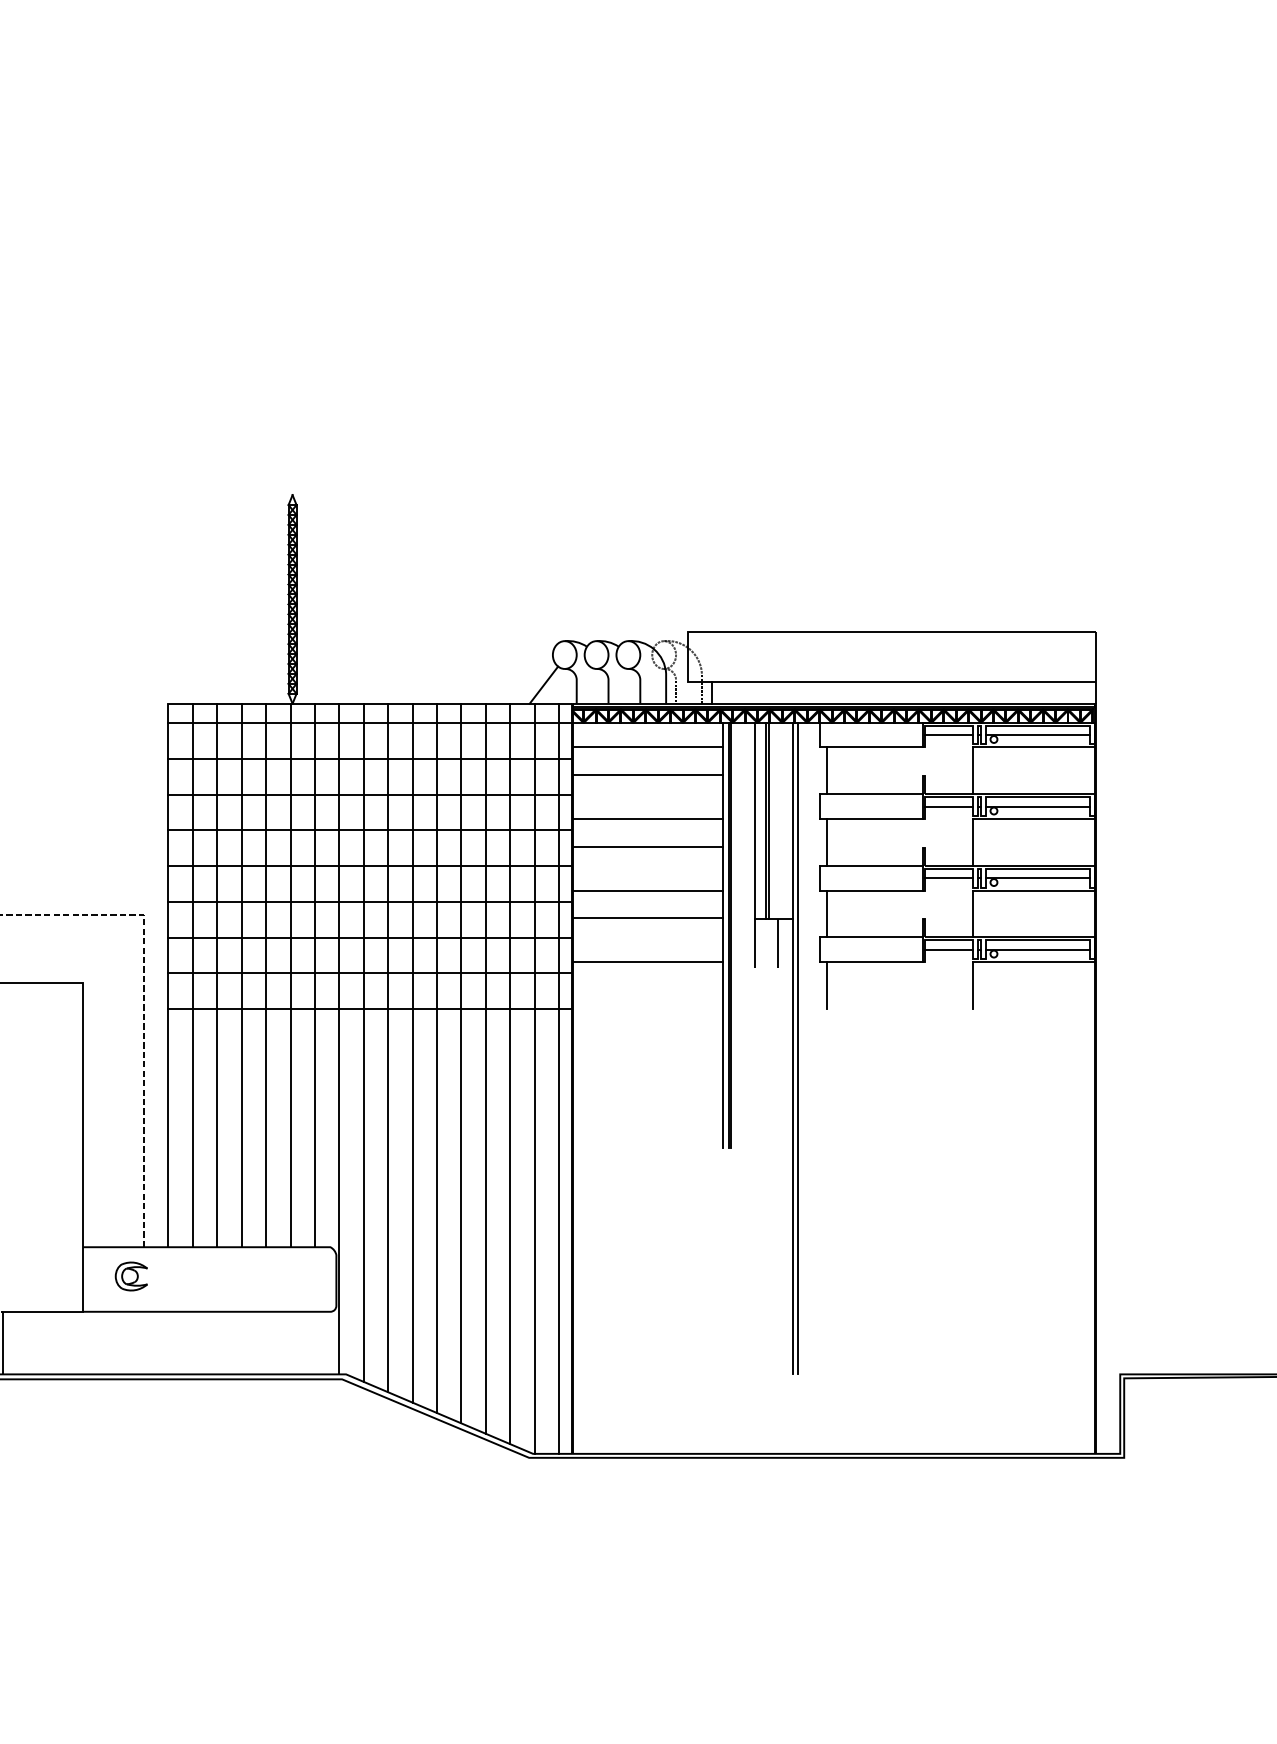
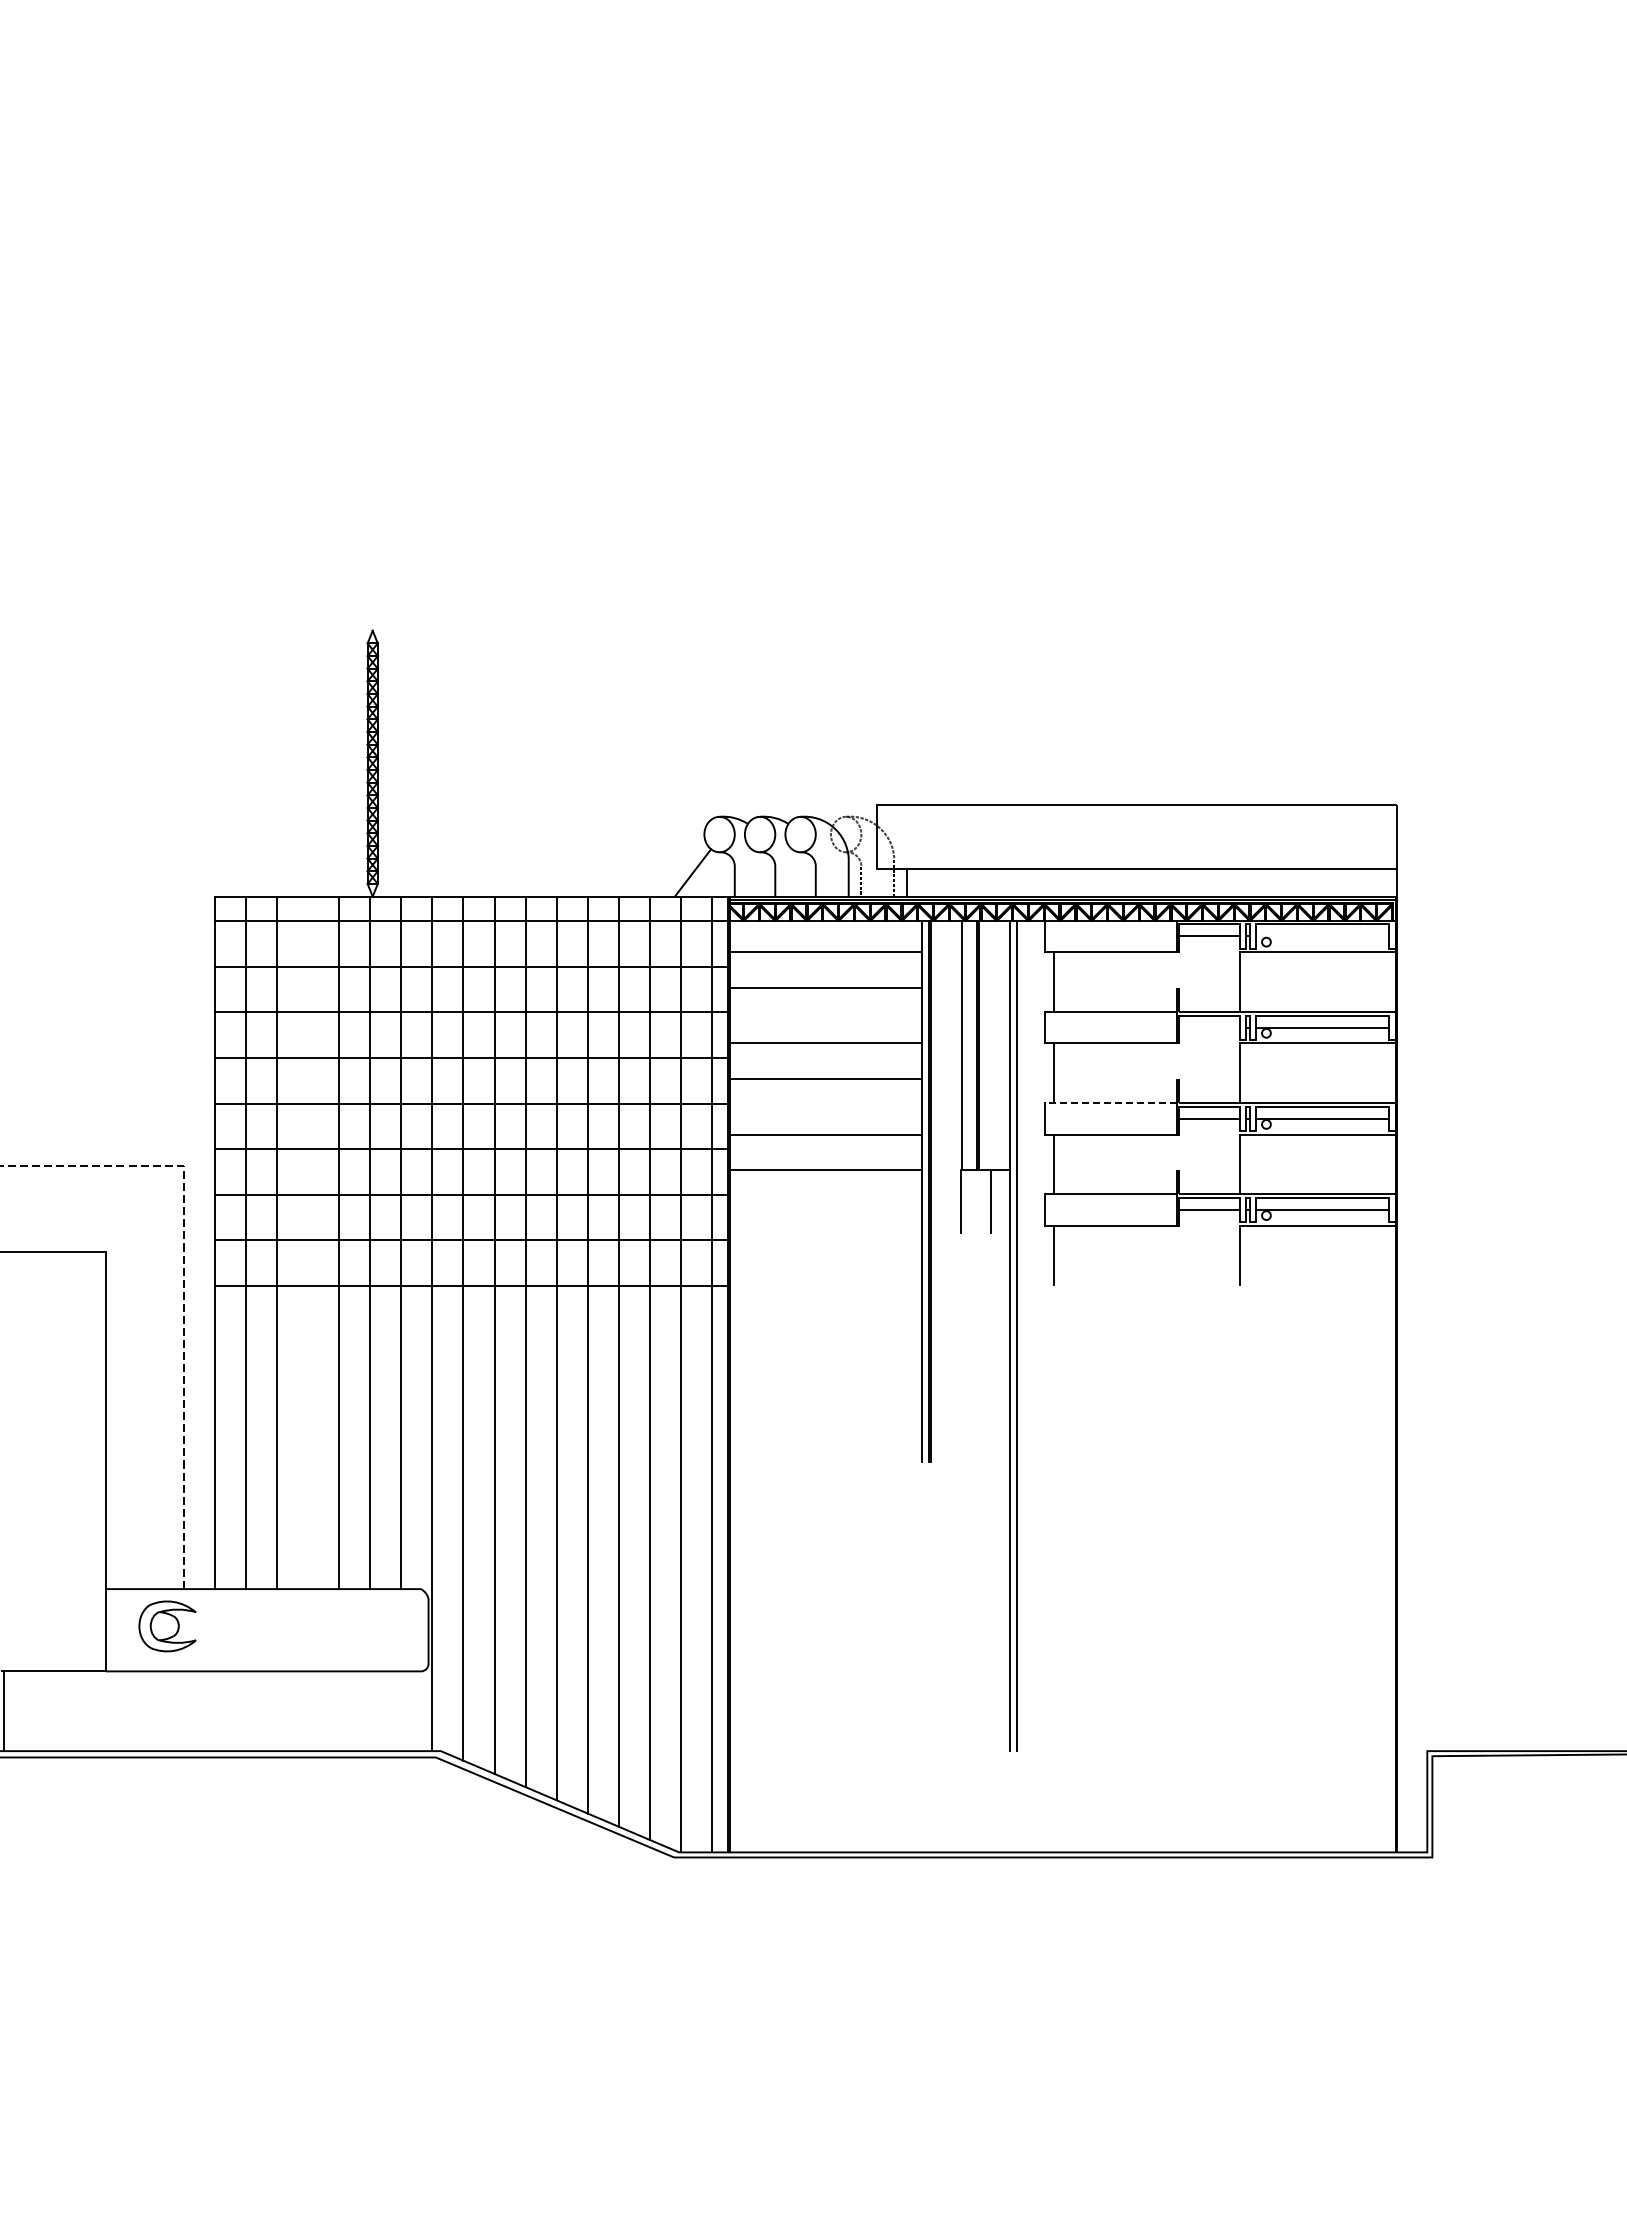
line: (1037, 735) -> (1322, 936), removed
line: (949, 806) -> (1209, 1027), removed
line: (871, 865) -> (1110, 1102), solid -> dashed
line: (647, 961) -> (825, 1225), removed
line: (241, 975) -> (307, 1242), removed
part: (131, 1276) -> (167, 1626), size x1.4

